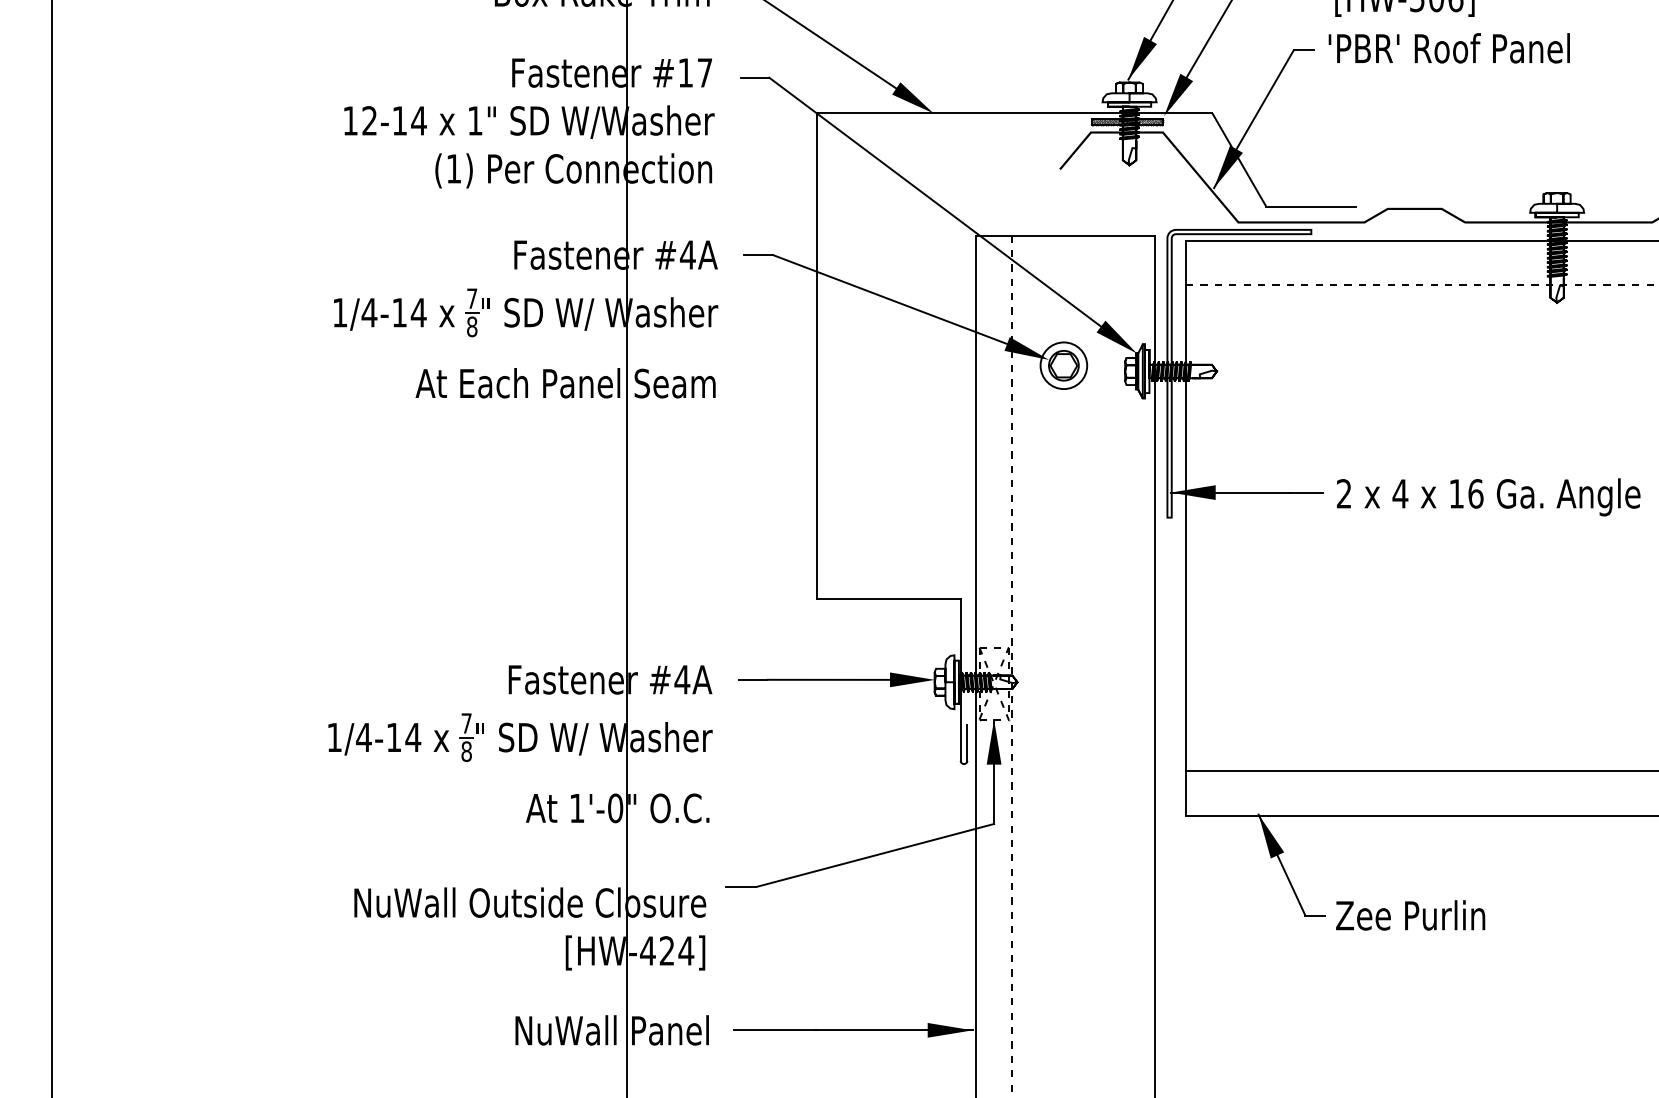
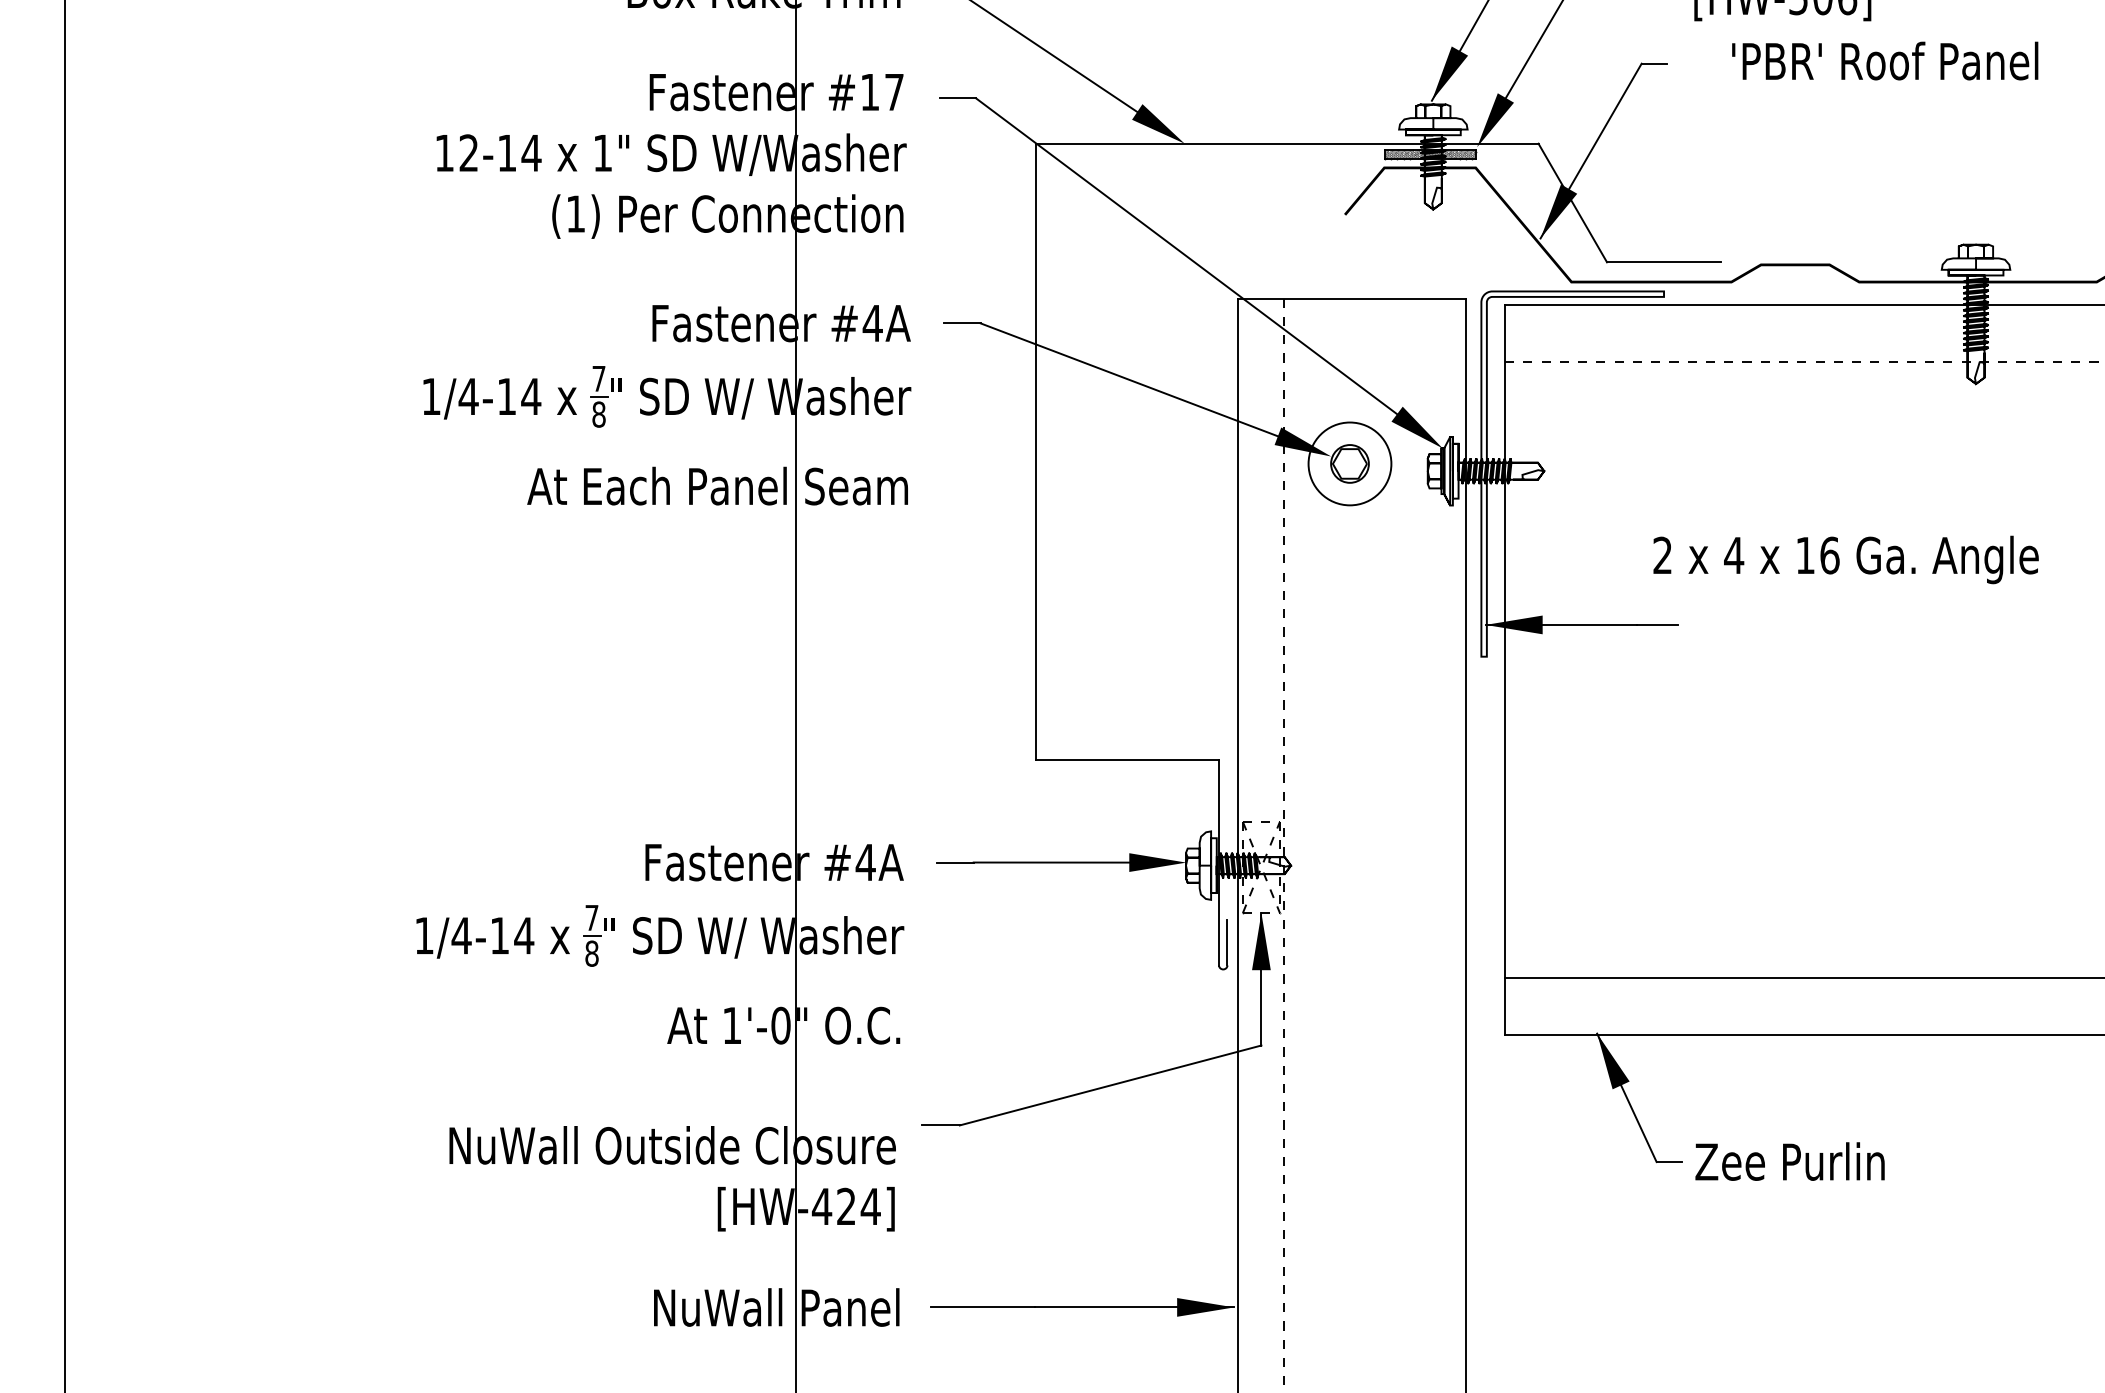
text: (1449, 47) -> (1885, 60), moved
circle: (1063, 365) -> (1349, 463), size x1.4
text: (1488, 496) -> (1845, 559), moved

